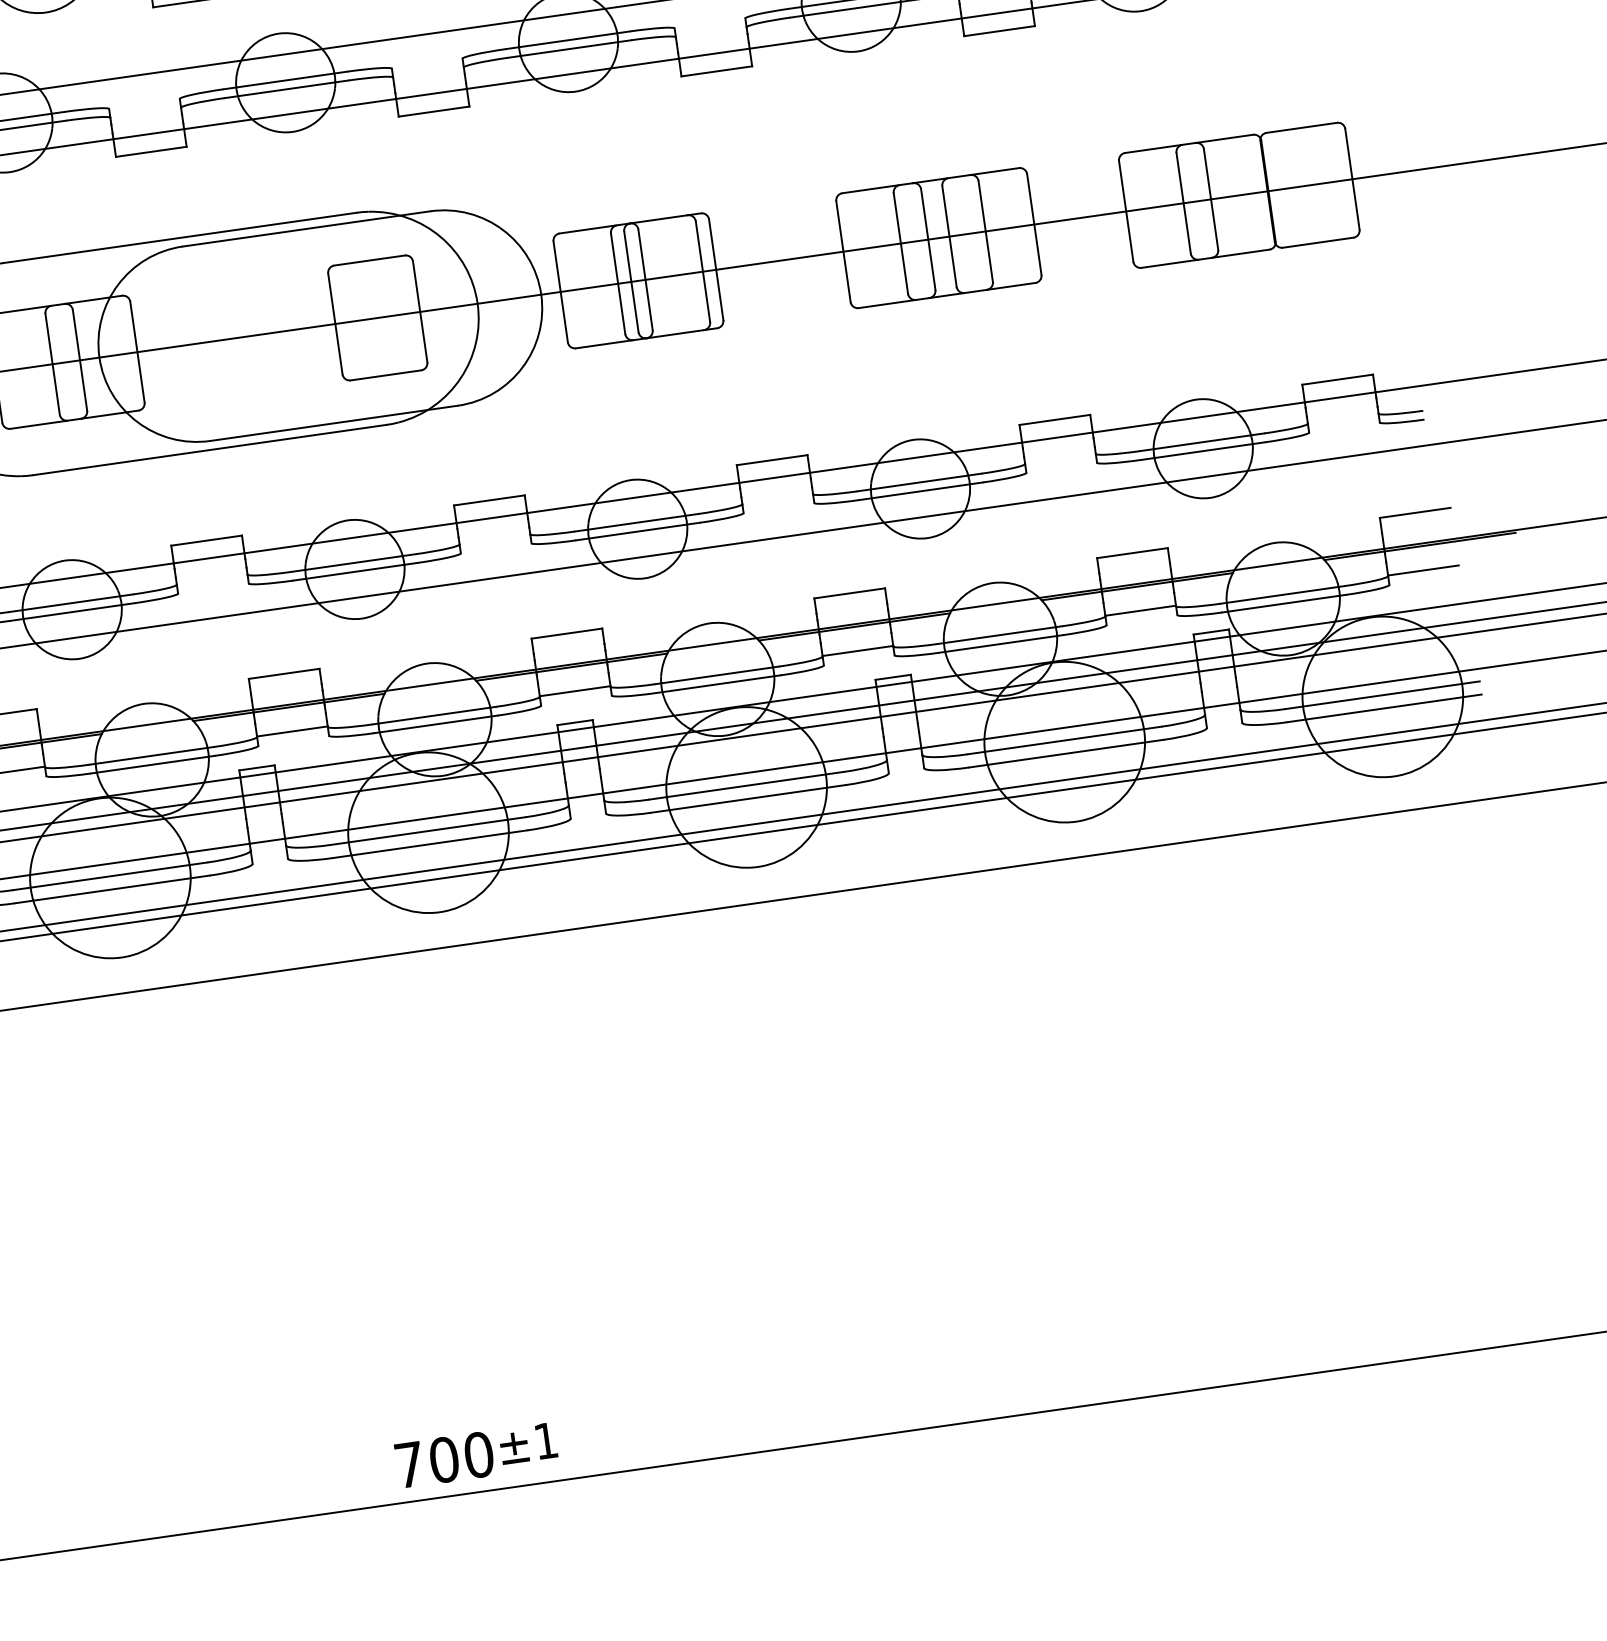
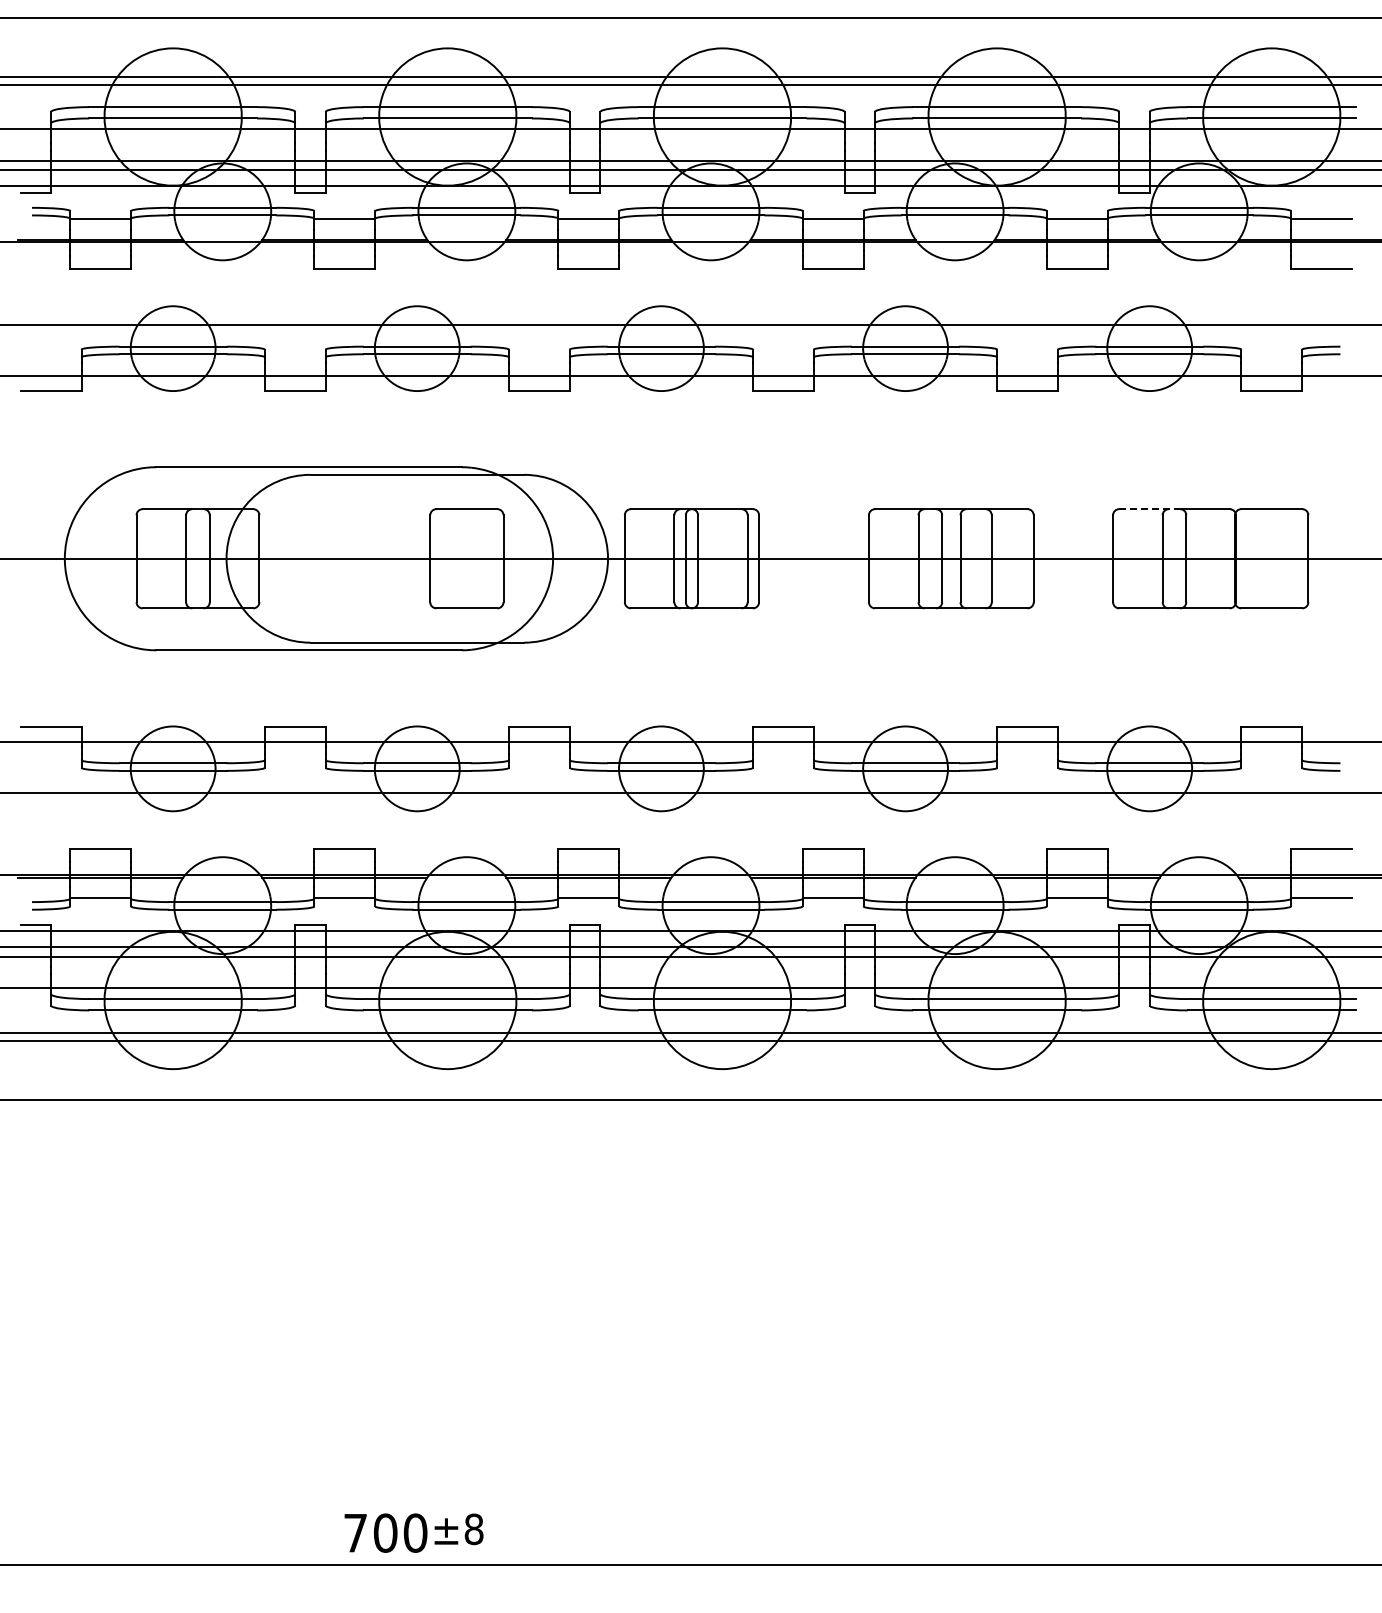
line: (1160, 148) -> (1149, 509), solid -> dashed
text: (545, 1441) -> (473, 1529), ±1 -> ±8

